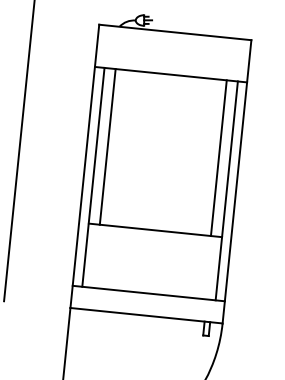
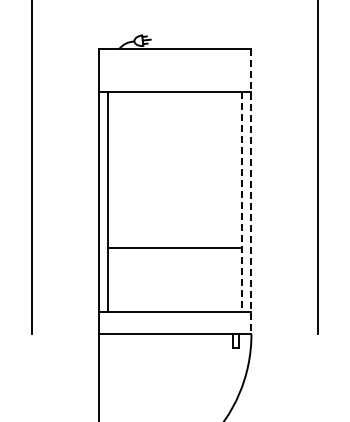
line: (107, 146) -> (119, 169), removed
line: (219, 157) -> (231, 169), removed
line: (236, 182) -> (251, 192), solid -> dashed
line: (227, 190) -> (242, 201), solid -> dashed

